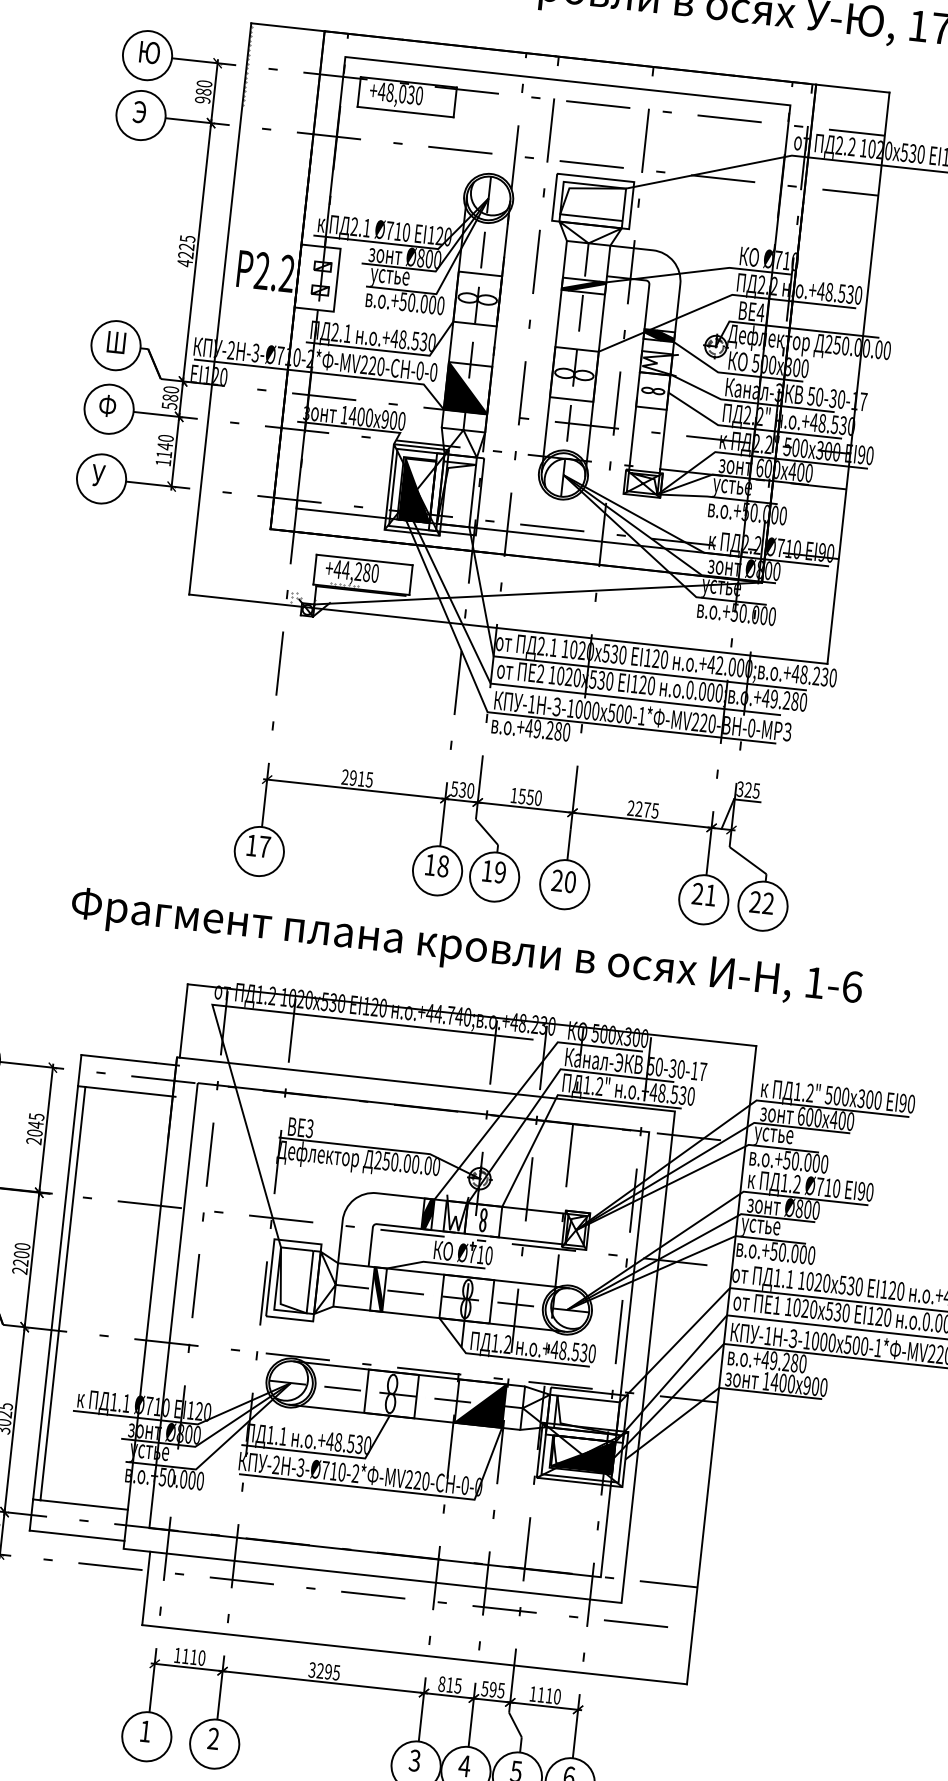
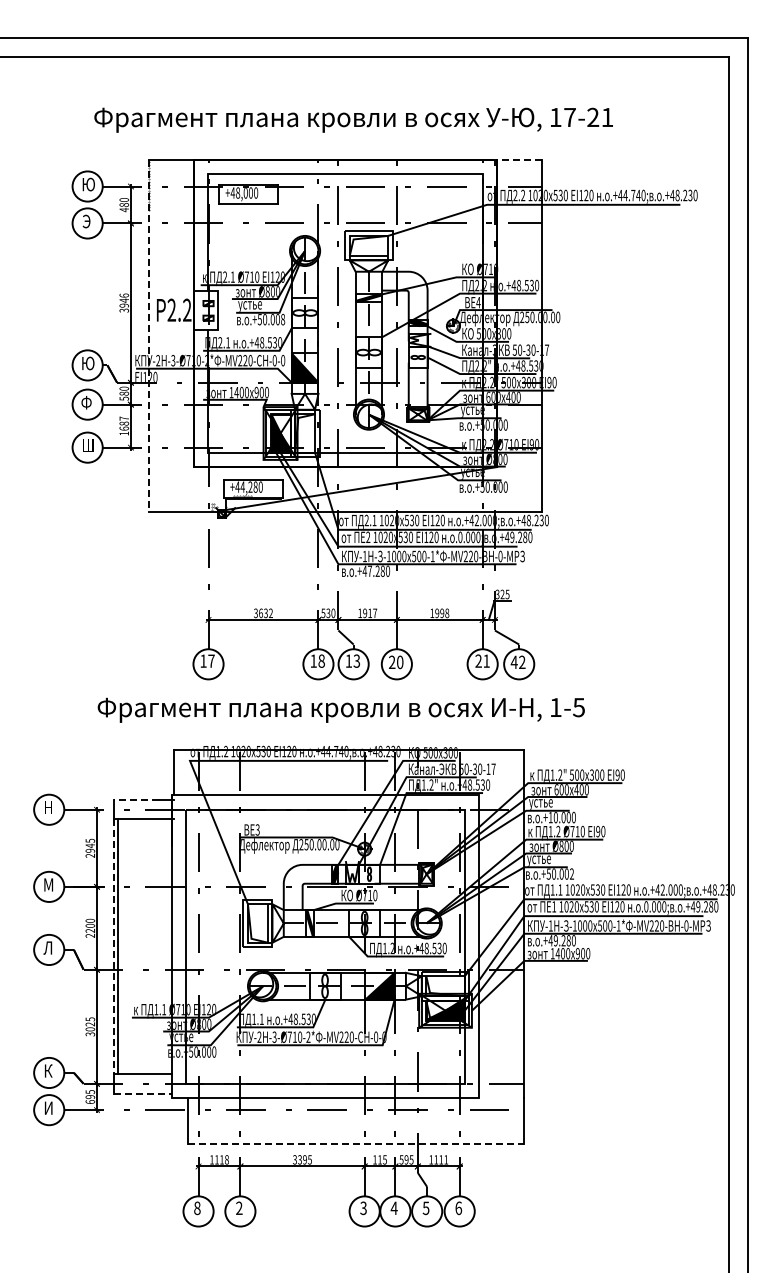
line: (852, 87) -> (519, 159), solid -> dashed
text: (410, 93) -> (250, 192), +48,030 -> +48,000
text: (203, 99) -> (124, 209), 980 -> 480
text: (186, 250) -> (124, 302), 4225 -> 3946
text: (441, 305) -> (283, 319), .+50.000 -> .+50.008
line: (219, 309) -> (148, 336), solid -> dashed
text: (117, 342) -> (88, 363), Ш -> Ю
text: (165, 446) -> (124, 423), 1140 -> 1687
text: (101, 475) -> (87, 445), У -> Ш
text: (536, 727) -> (369, 570), .+49.280 -> .+47.280
text: (357, 778) -> (263, 613), 2915 -> 3632
text: (530, 797) -> (370, 613), 1550 -> 1917
text: (642, 809) -> (439, 613), 2275 -> 1998
text: (499, 871) -> (356, 660), 19 -> 13
text: (754, 900) -> (513, 661), 22 -> 42
text: (853, 986) -> (579, 707), 1-6 -> 1-5
line: (118, 1059) -> (136, 800), solid -> dashed
text: (35, 1132) -> (90, 850), 2045 -> 2945
text: (786, 1160) -> (550, 817), .+50.000 -> .+10.000
text: (810, 1254) -> (571, 873), .+50.000 -> .+50.002
line: (55, 1293) -> (113, 947), solid -> dashed
line: (78, 1535) -> (143, 1093), solid -> dashed
line: (414, 1654) -> (356, 1143), solid -> dashed
text: (201, 1659) -> (226, 1160), 1110 -> 1118
text: (319, 1671) -> (299, 1160), 3295 -> 3395
text: (442, 1683) -> (375, 1159), 815 -> 115
text: (557, 1696) -> (446, 1159), 1110 -> 1111
text: (145, 1731) -> (197, 1208), 1 -> 8

